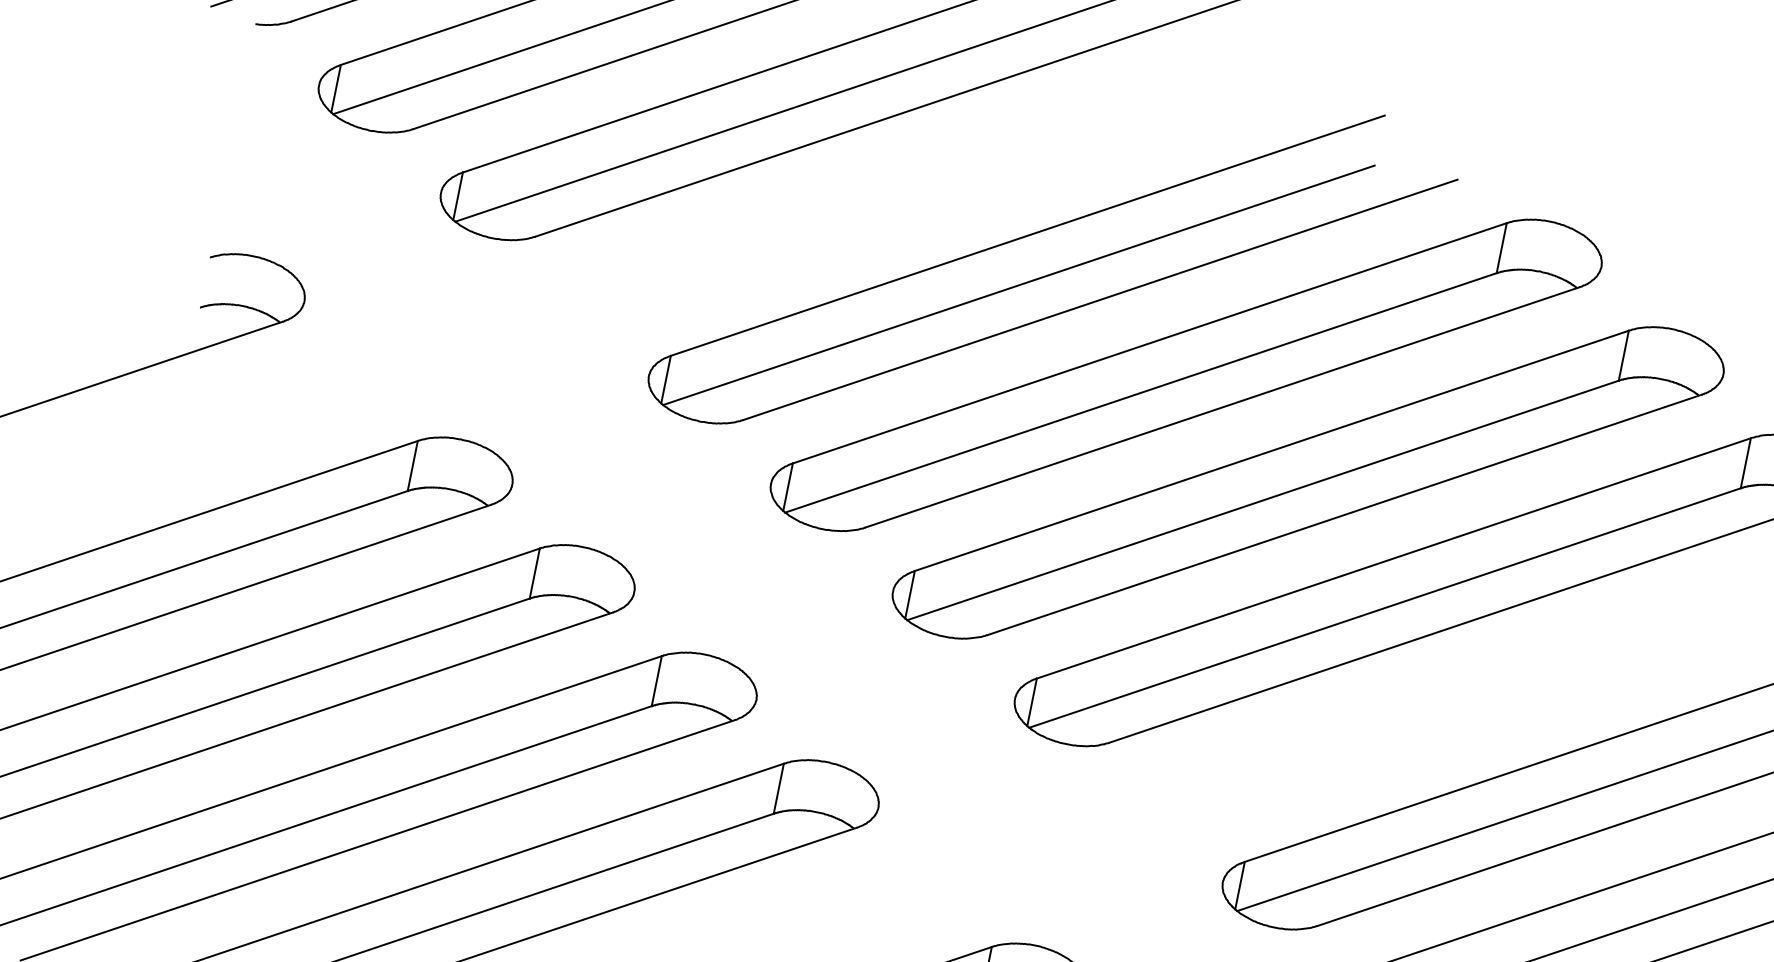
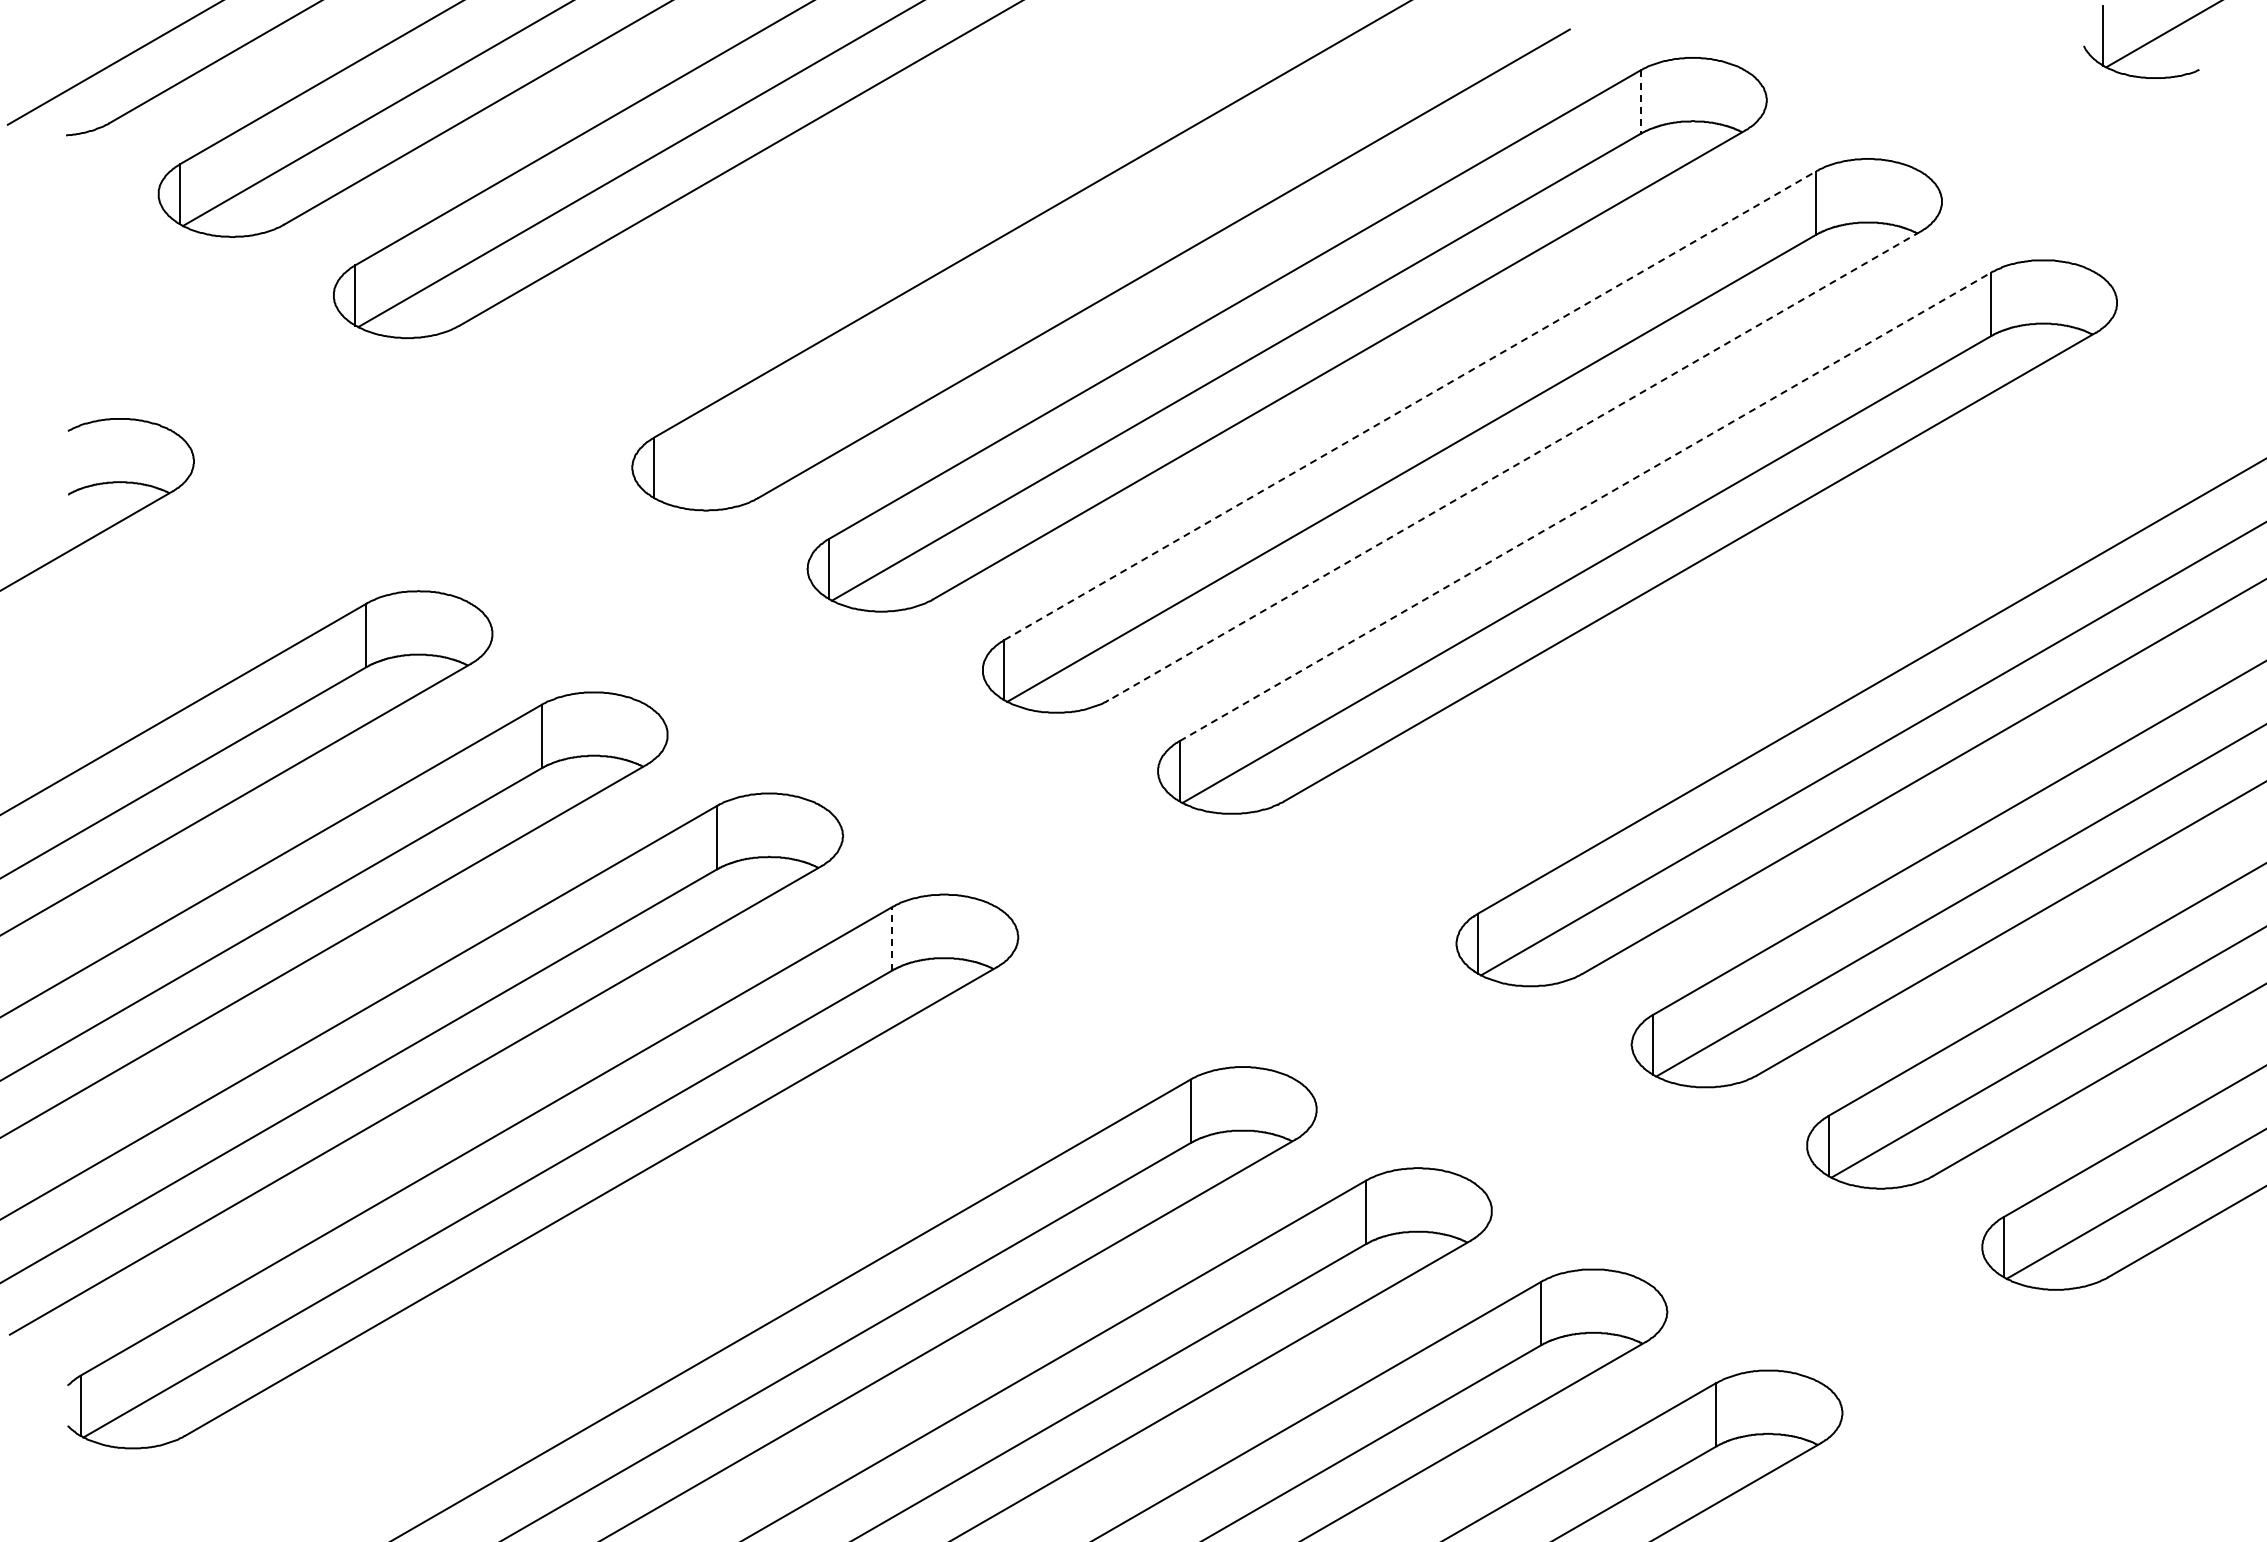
line: (1501, 248) -> (1640, 102), solid -> dashed
line: (1018, 284) -> (1060, 265), removed
line: (1272, 450) -> (1410, 405), solid -> dashed
line: (1344, 515) -> (1514, 466), solid -> dashed
line: (1394, 558) -> (1585, 506), solid -> dashed
line: (779, 788) -> (892, 938), solid -> dashed

